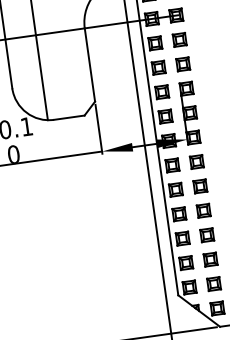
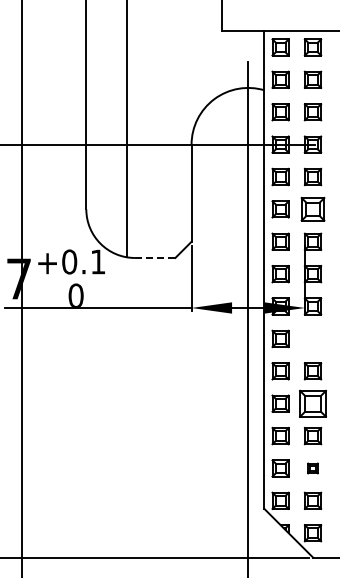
part: (182, 64) -> (312, 209), size x1.4
line: (68, 117) -> (154, 257), solid -> dashed
part: (196, 161) -> (312, 338), removed
part: (203, 210) -> (312, 403), size x1.6
part: (210, 259) -> (312, 468), size x0.6

